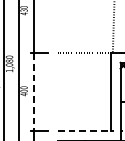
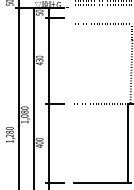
line: (33, 91) -> (49, 143), dashed -> solid
line: (84, 130) -> (101, 183), dashed -> solid

